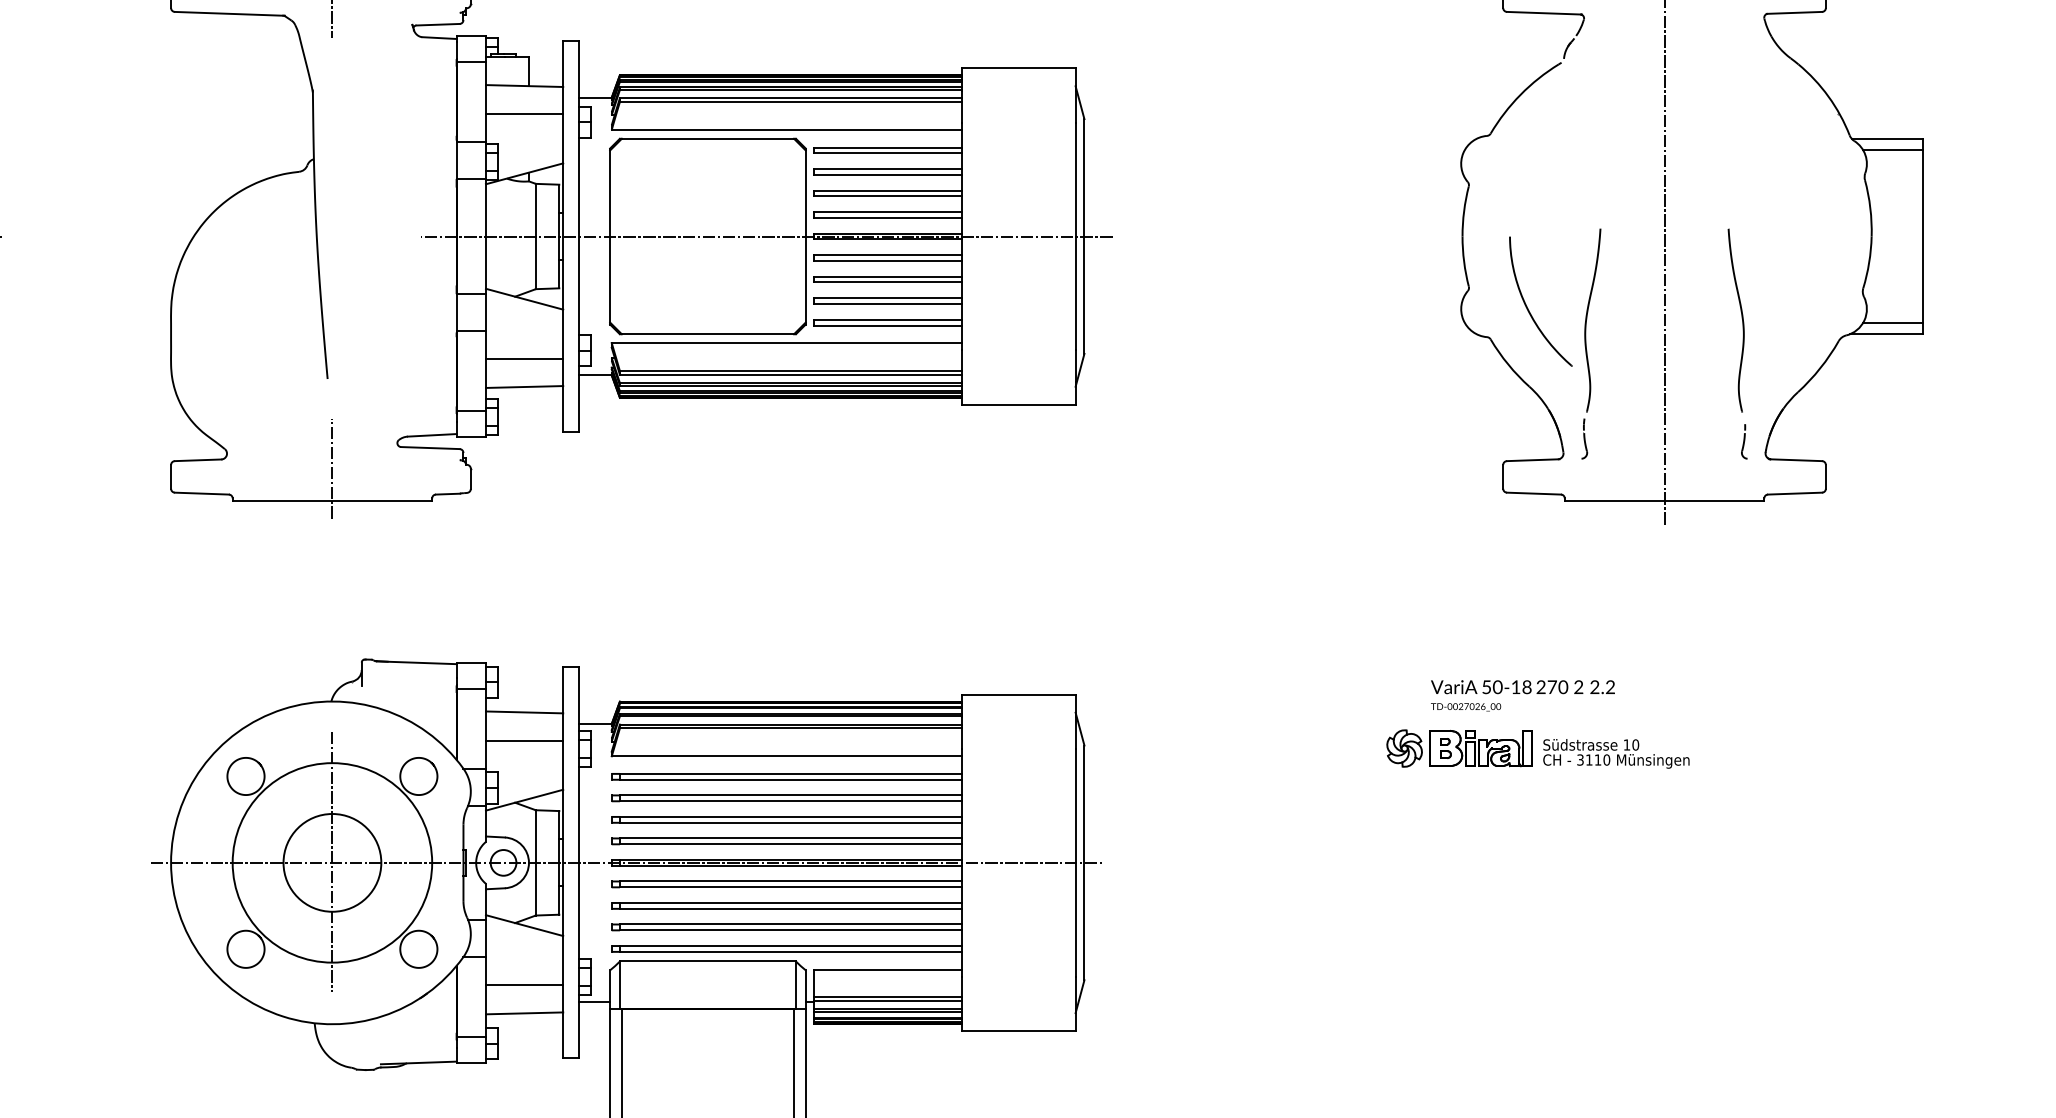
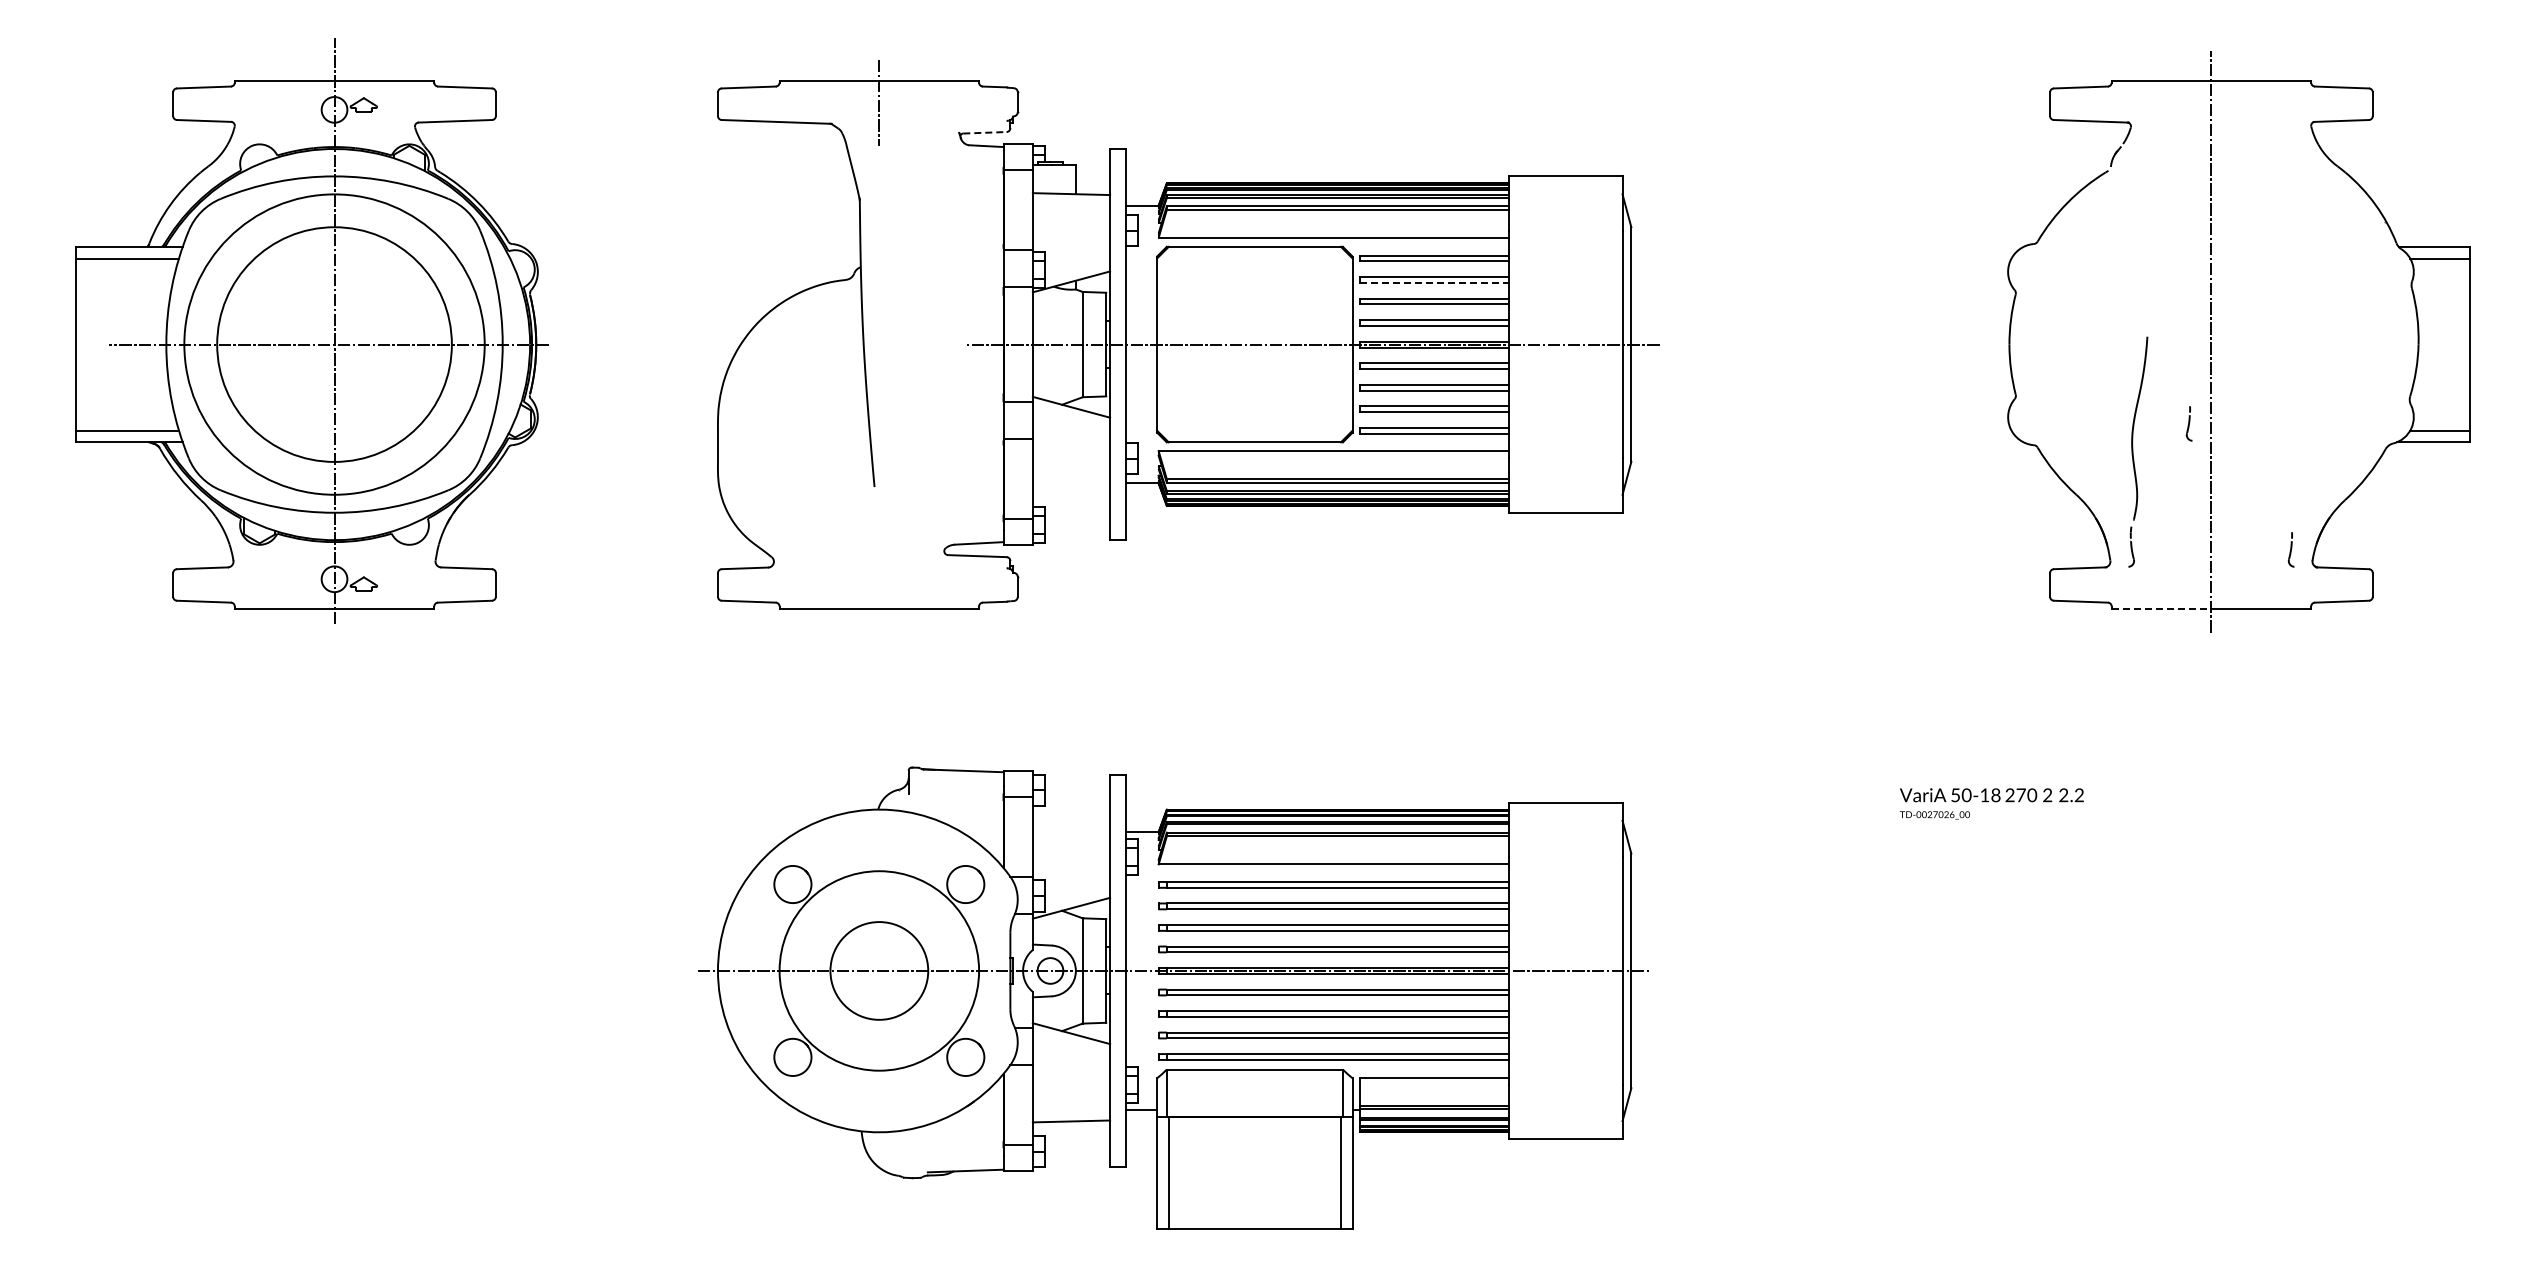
line: (437, 24) -> (984, 132), solid -> dashed
line: (524, 114) -> (1071, 222), removed
line: (888, 174) -> (1435, 282), solid -> dashed
part: (1528, 308) -> (2075, 416), removed
part: (1641, 315) -> (2188, 423), added
part: (1741, 319) -> (2288, 427), removed
line: (524, 358) -> (1071, 466), removed
line: (524, 387) -> (1071, 495), removed
line: (332, 468) -> (879, 576), removed
line: (1614, 500) -> (2161, 608), solid -> dashed
text: (1522, 695) -> (1991, 803), moved
line: (524, 712) -> (1071, 820), removed
line: (524, 740) -> (1071, 848), removed
part: (1537, 748) -> (2084, 856), removed
line: (332, 861) -> (879, 969), removed
line: (524, 985) -> (1071, 1093), removed

